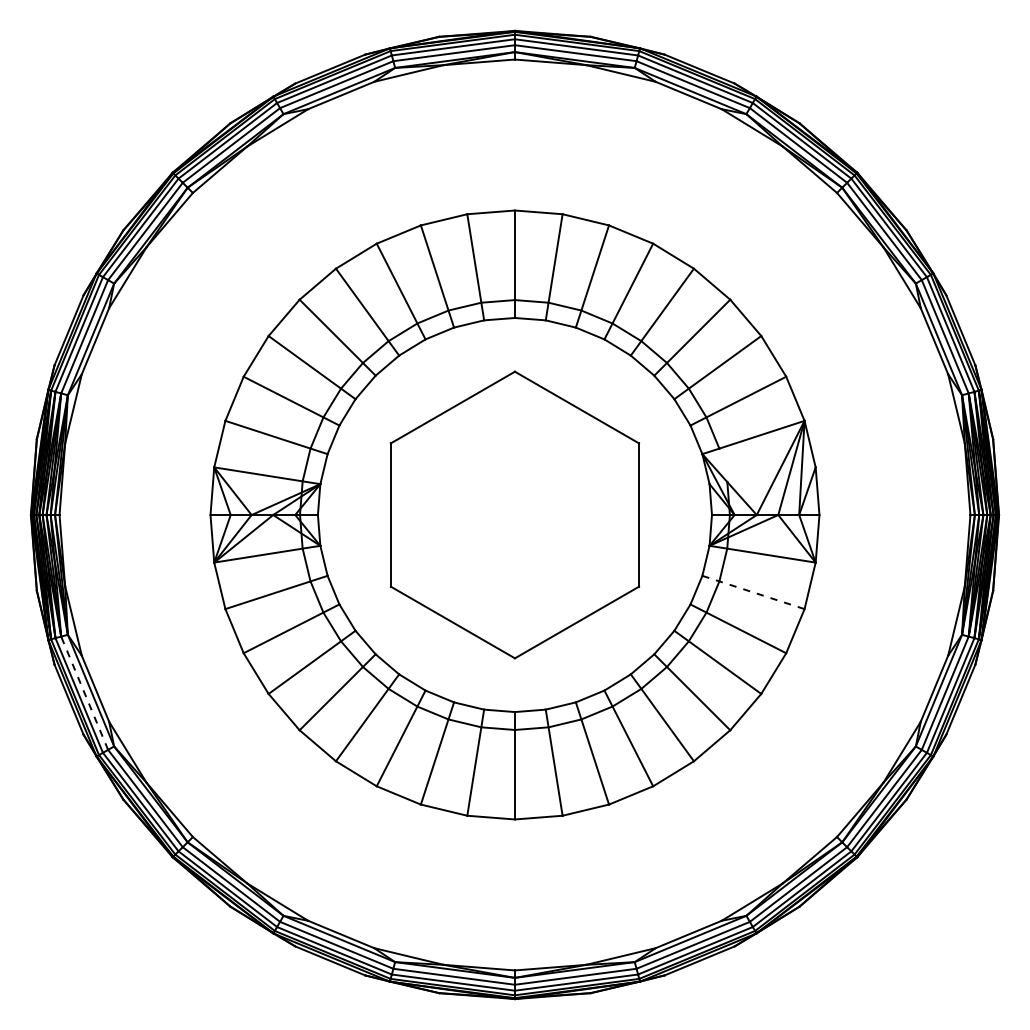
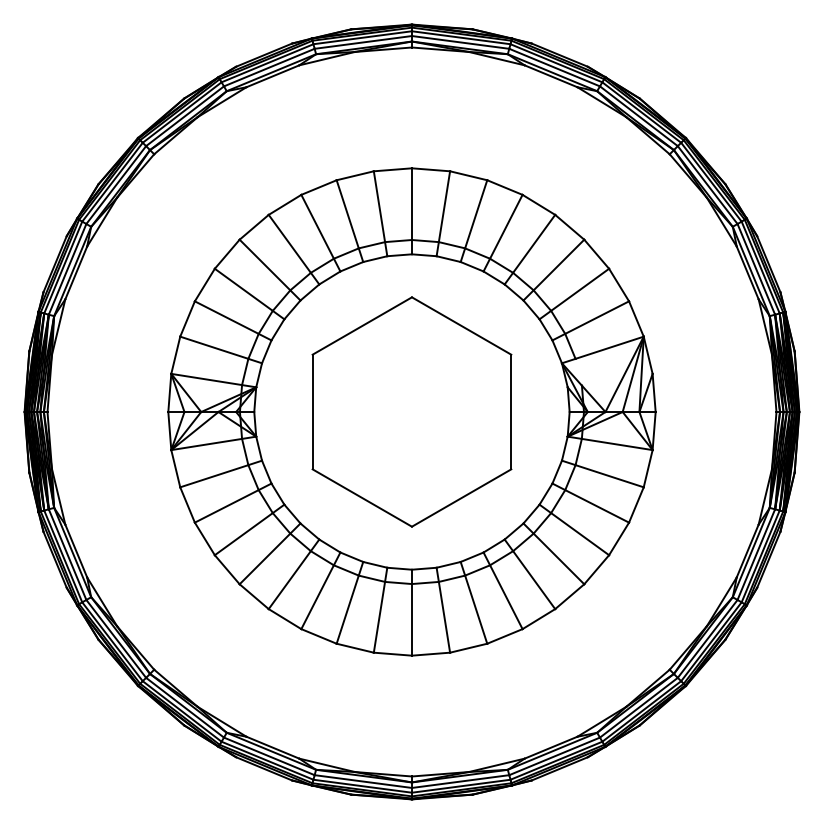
line: (753, 592) -> (602, 474), dashed -> solid
line: (84, 692) -> (67, 554), dashed -> solid

